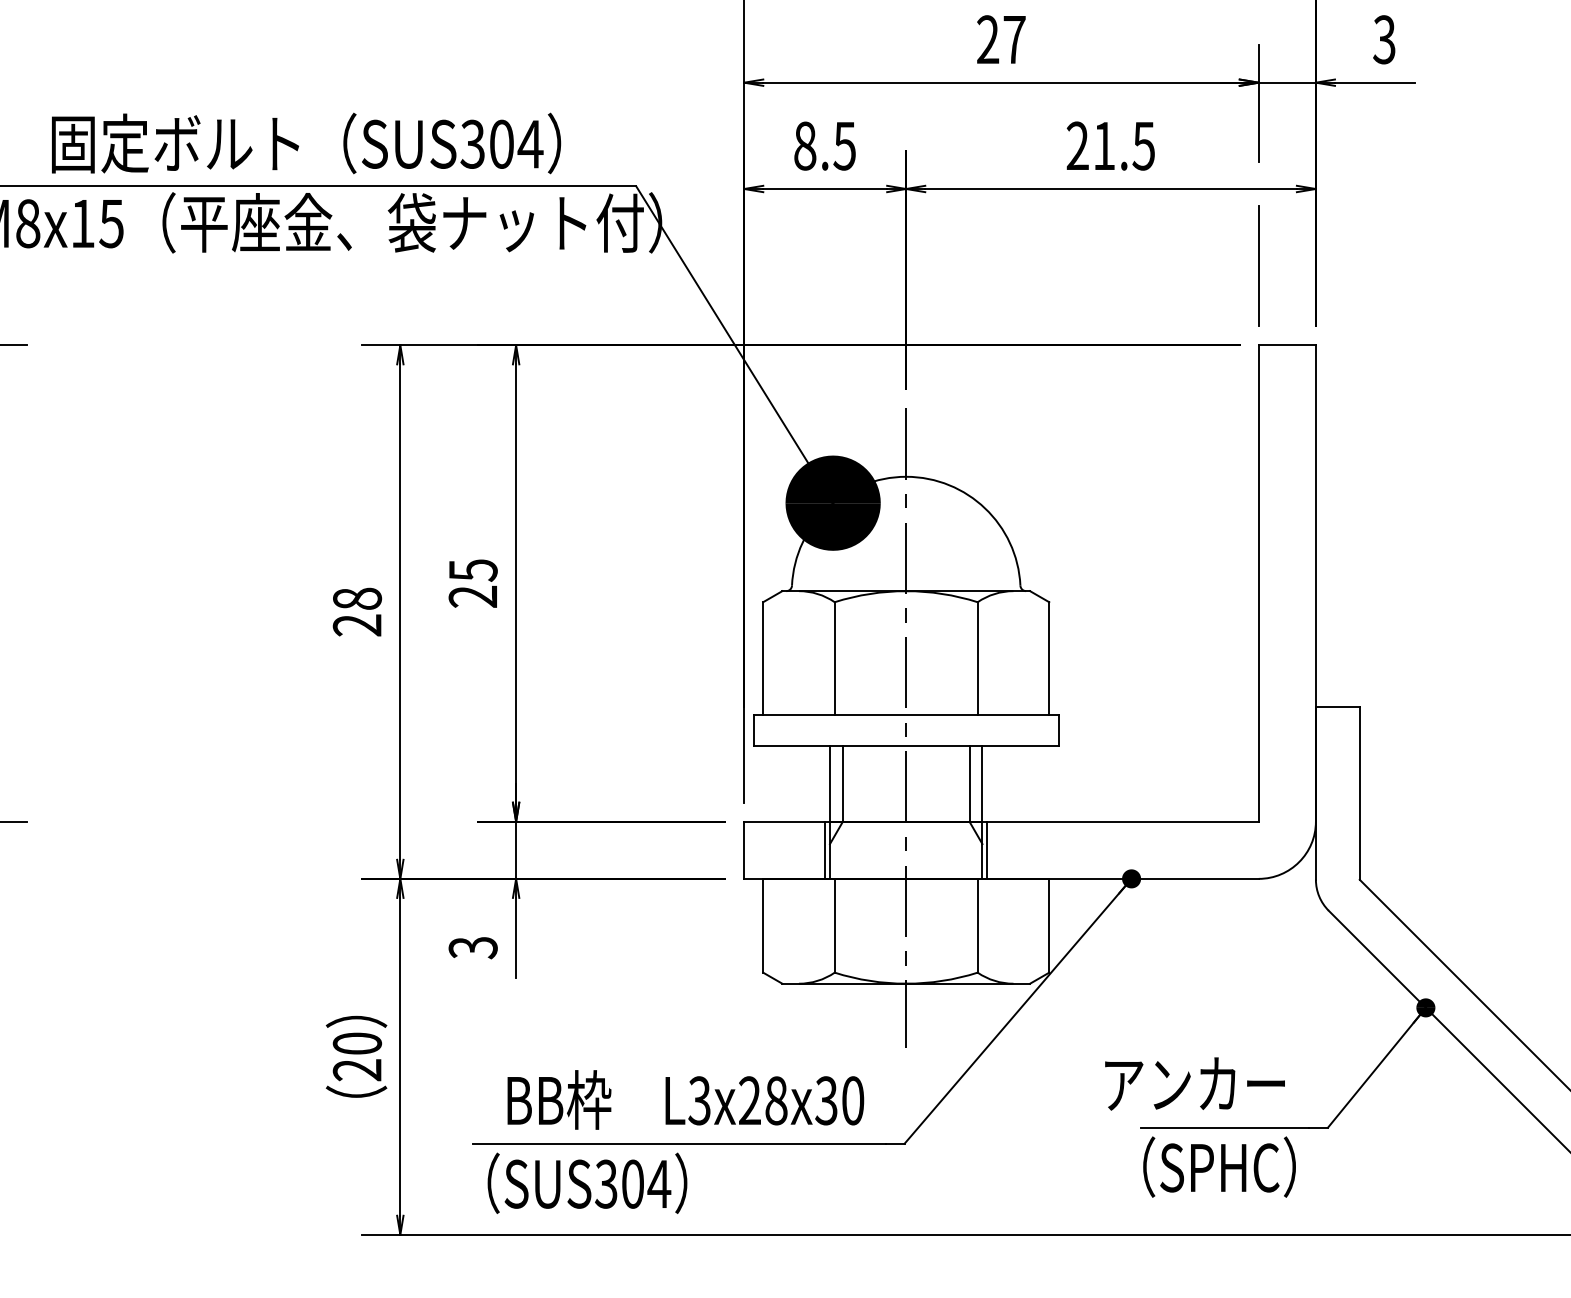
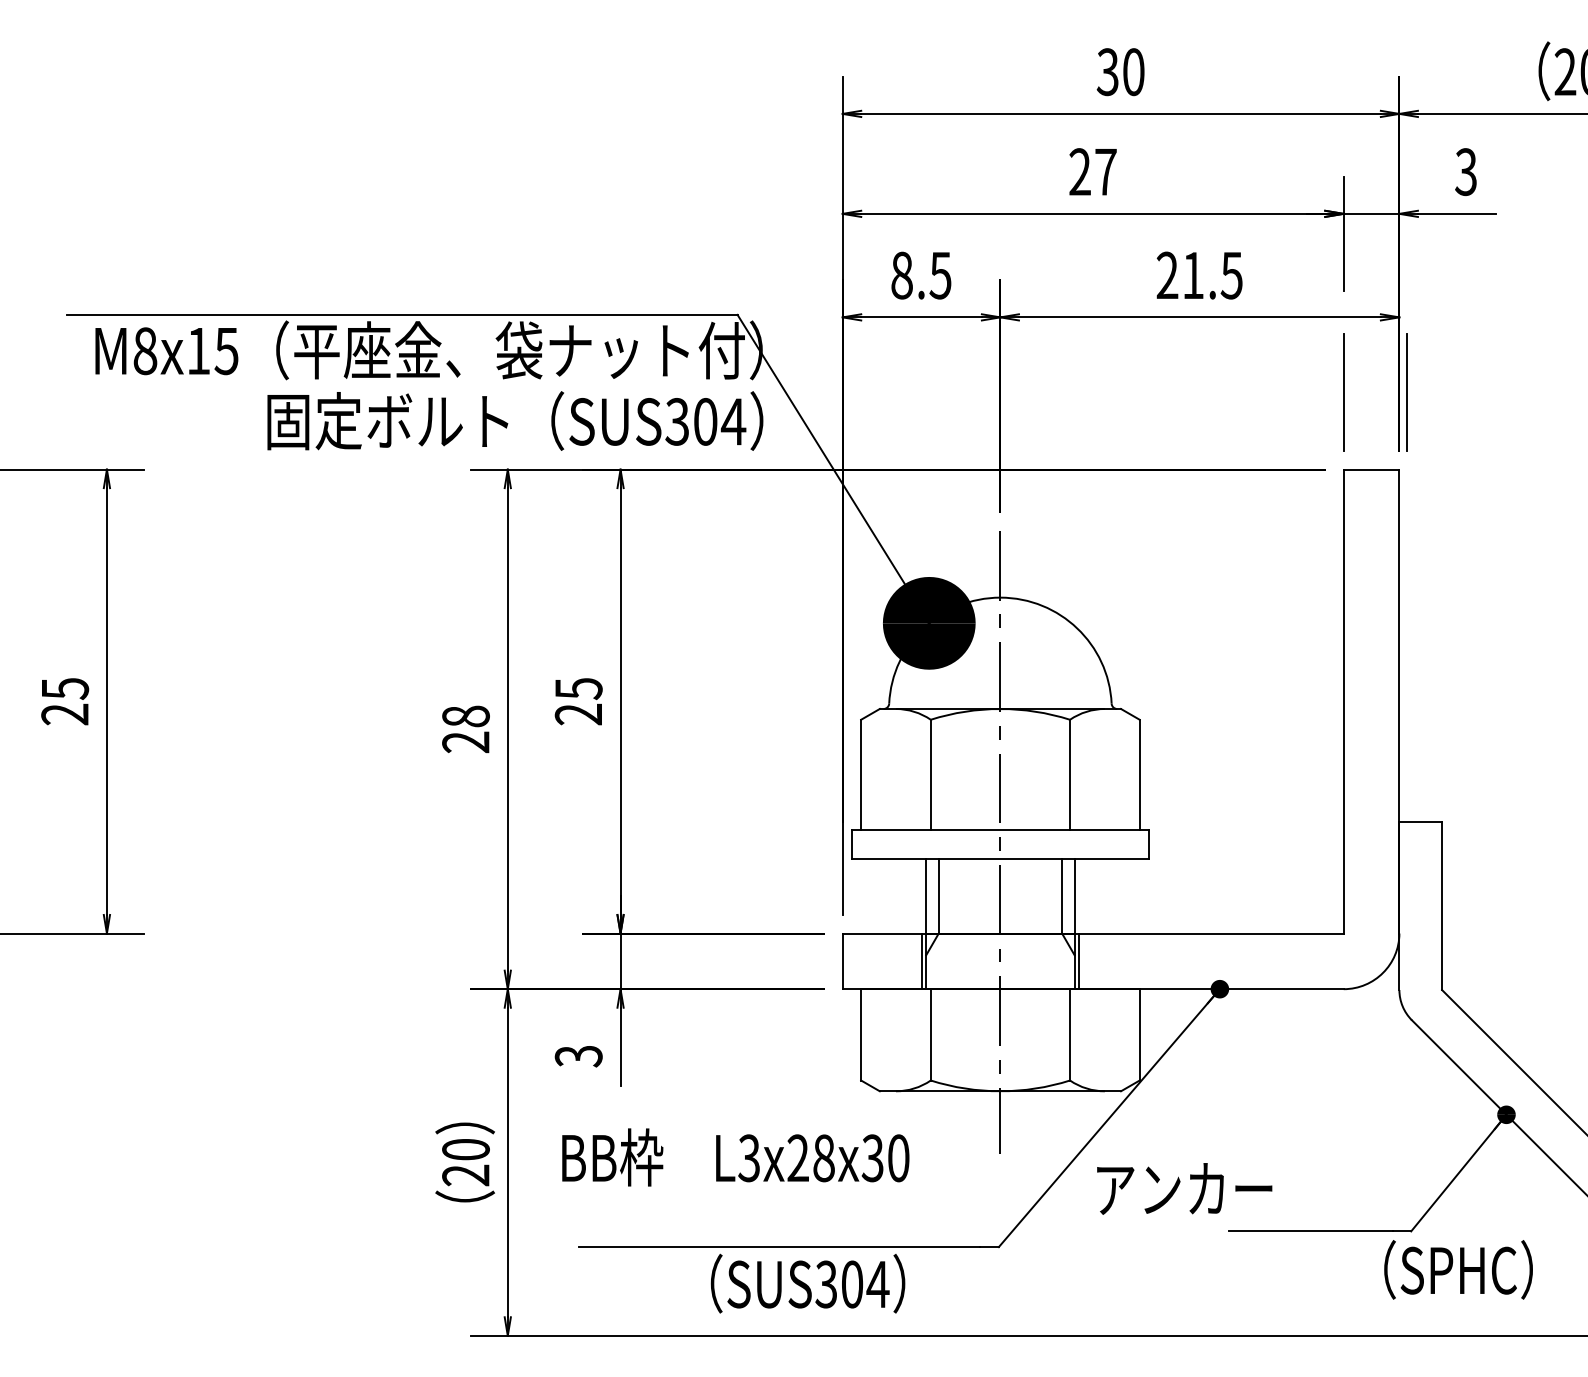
text: (306, 142) -> (515, 420), moved
line: (1323, 266) -> (1406, 392), added
text: (1194, 1083) -> (1184, 1188), moved
text: (685, 1099) -> (735, 1157), moved
text: (1219, 1166) -> (1458, 1269), moved
text: (586, 1183) -> (807, 1283), moved

